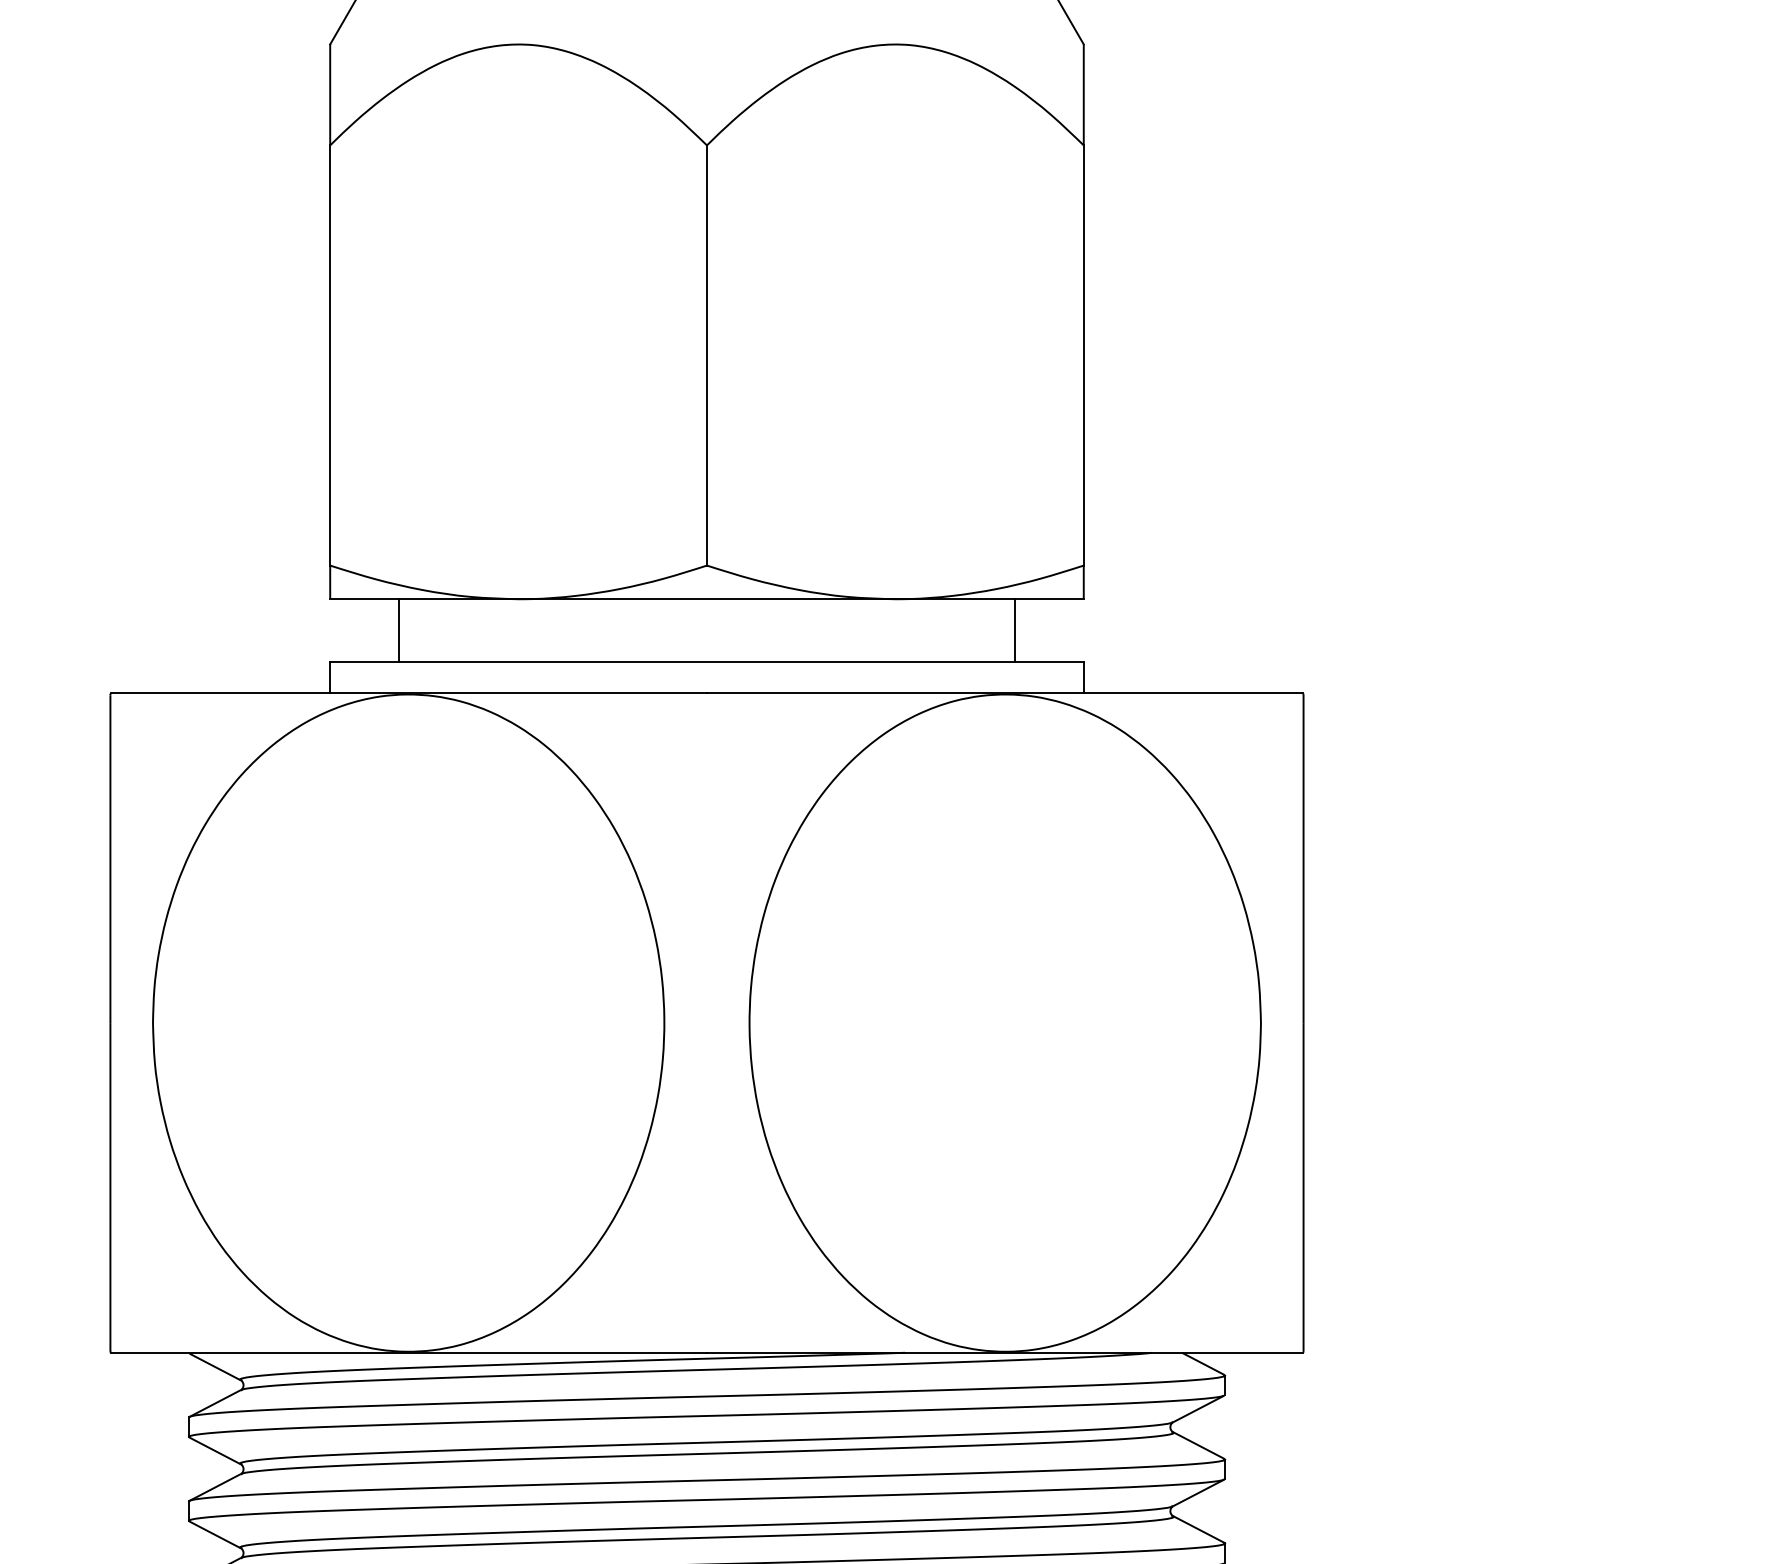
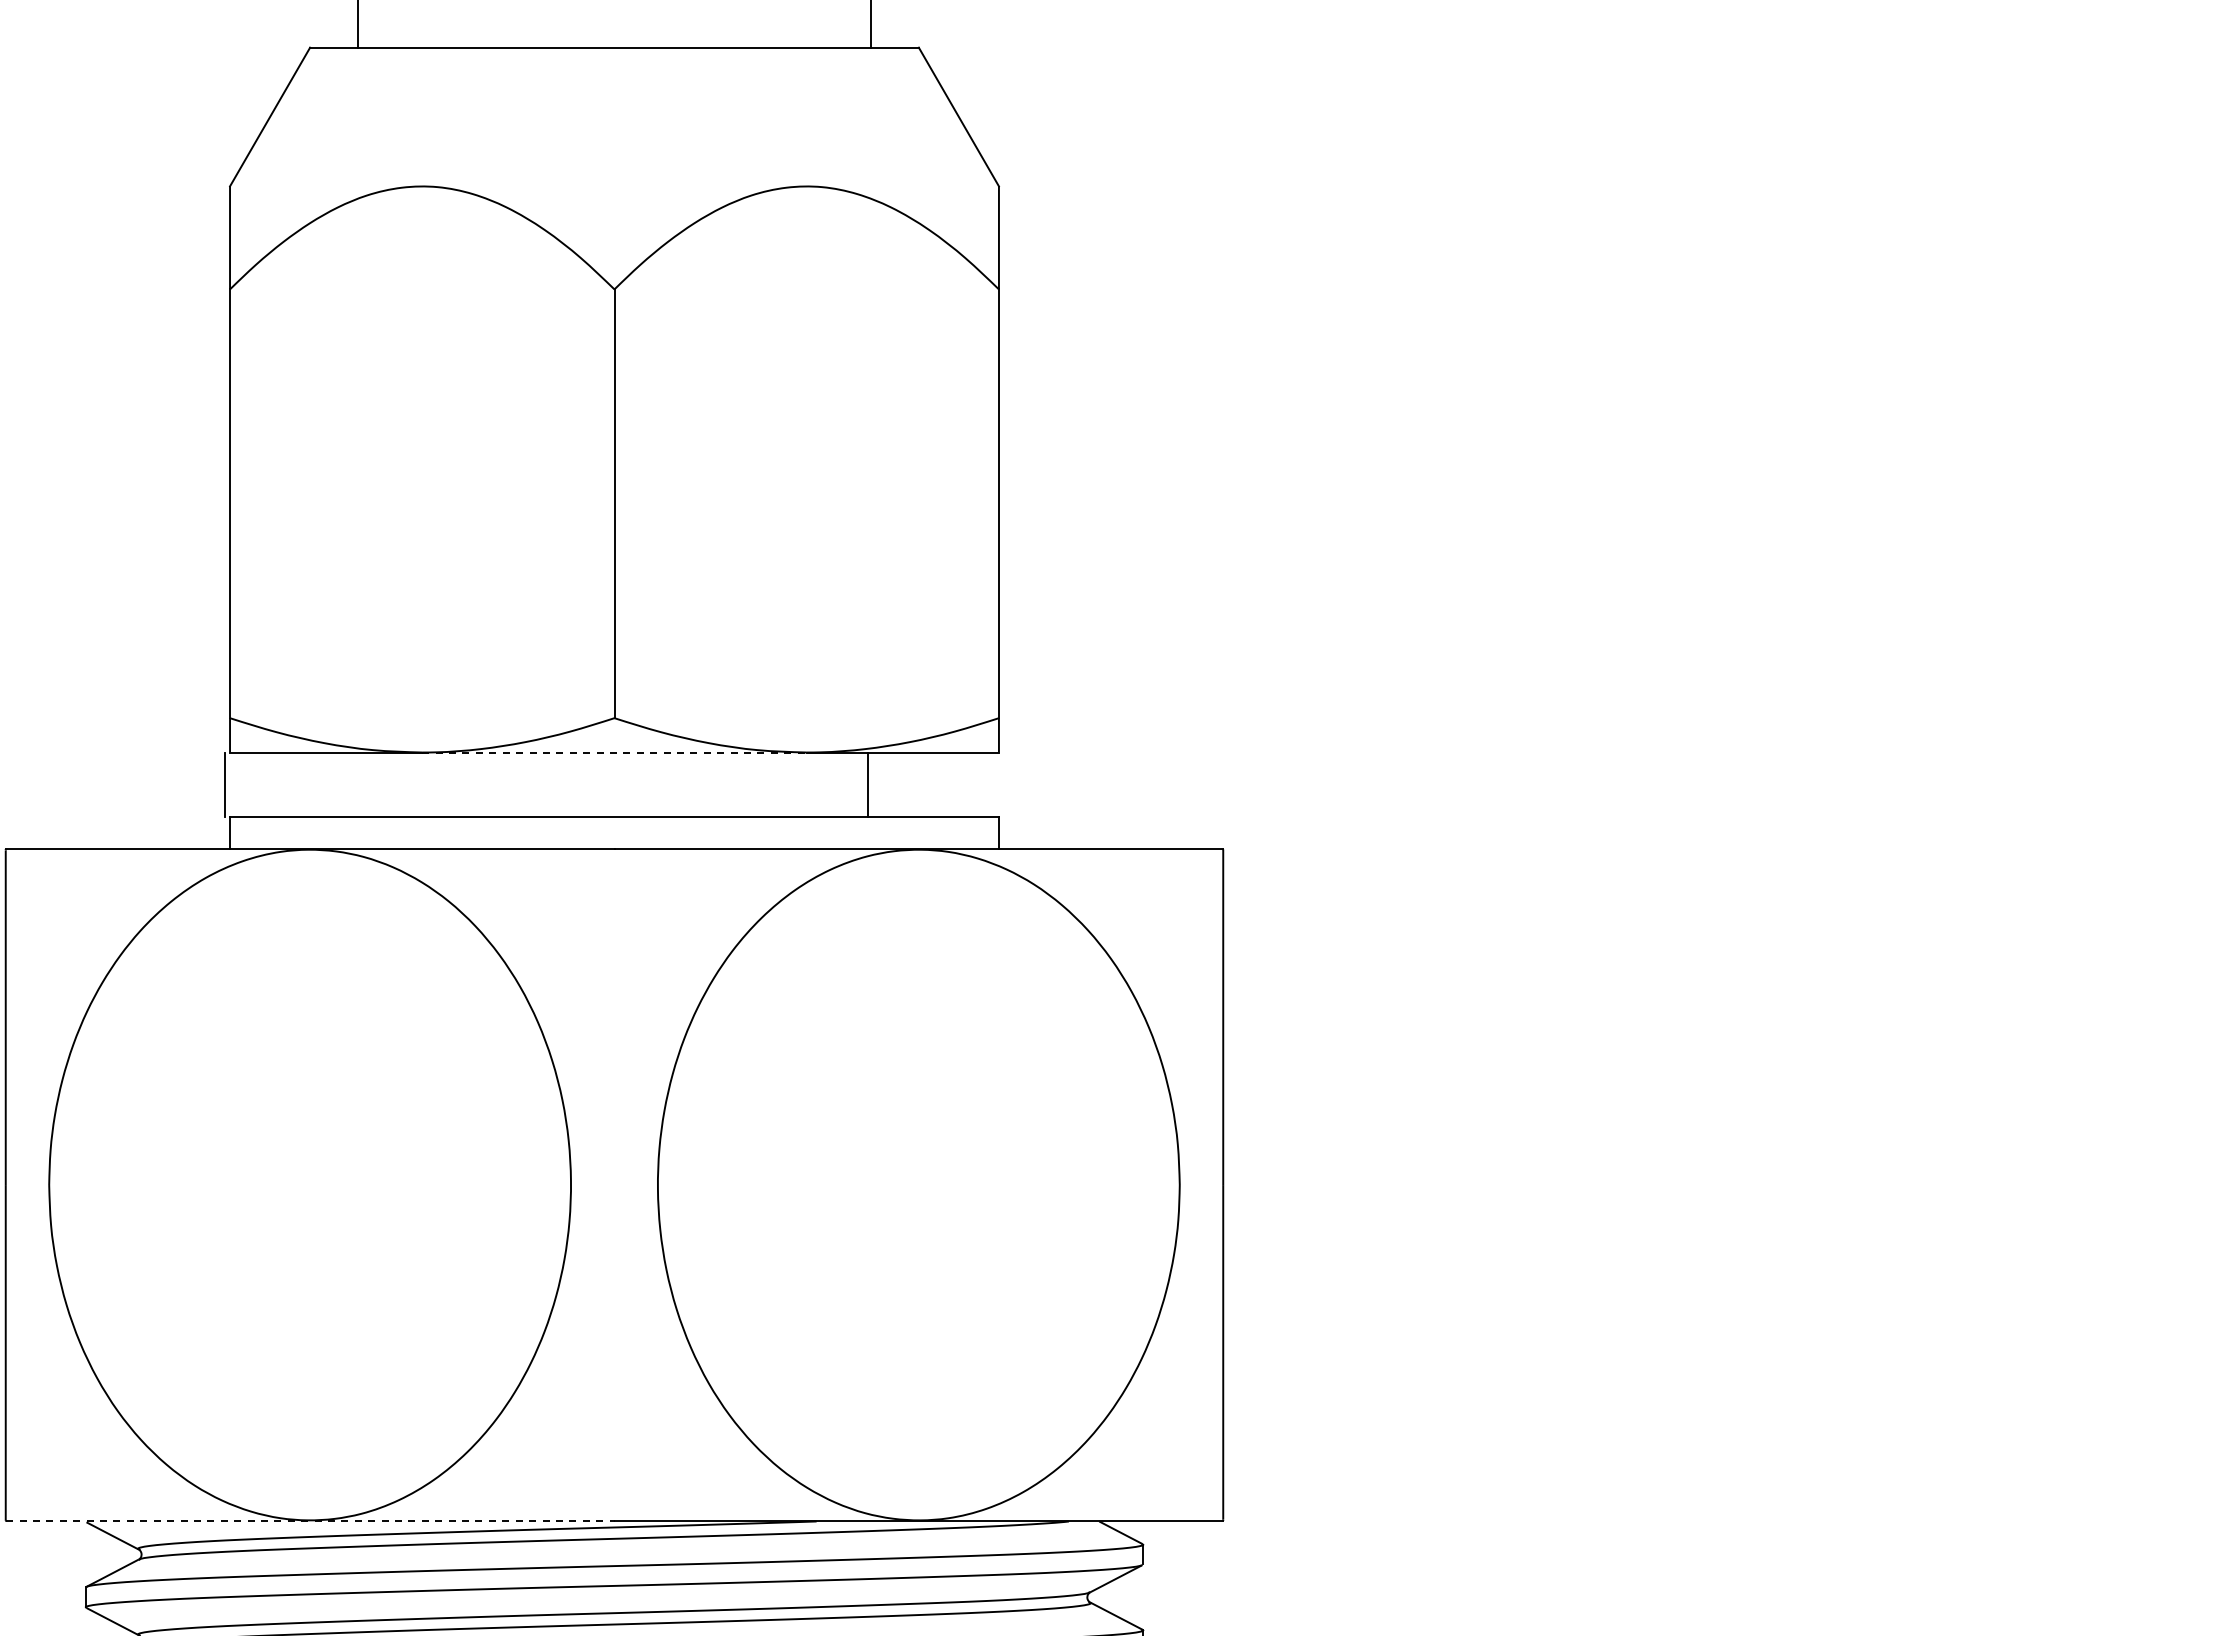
line: (706, 599) -> (614, 752), solid -> dashed
line: (399, 630) -> (224, 784), moved
line: (1014, 630) -> (868, 784), moved
line: (409, 1352) -> (310, 1521), solid -> dashed

